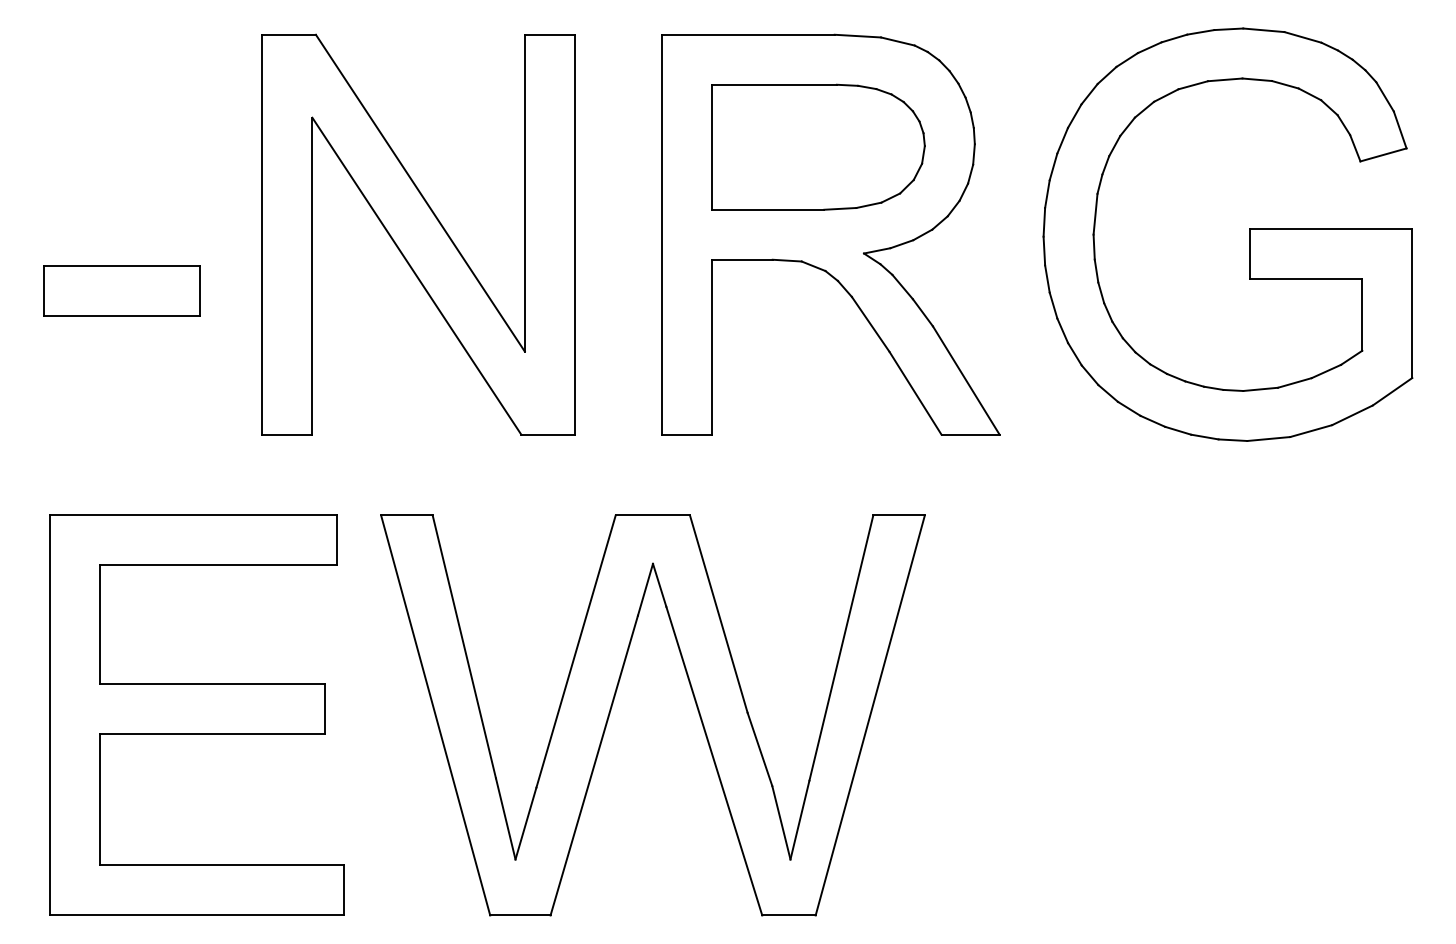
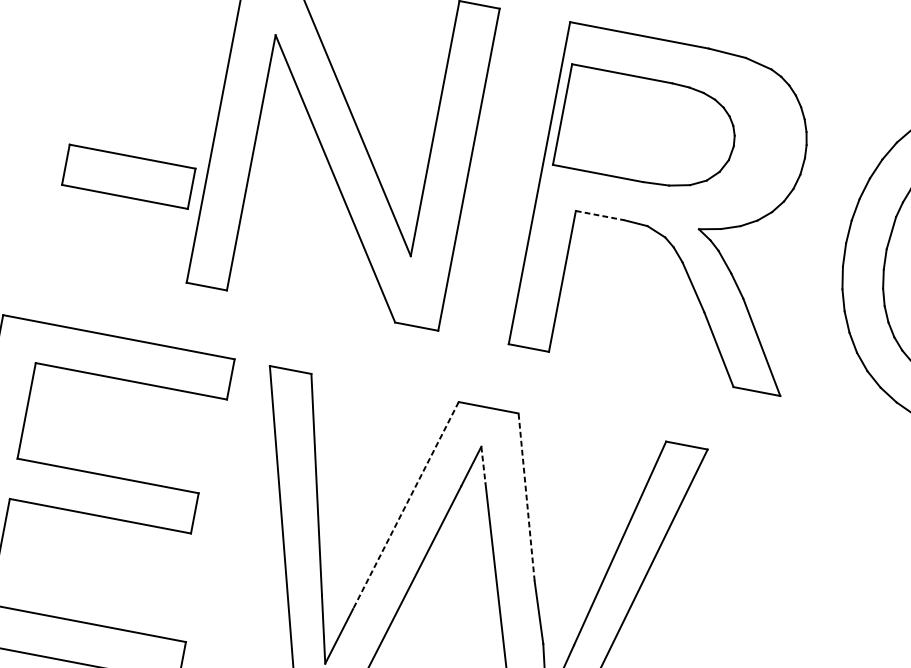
part: (818, 146) -> (648, 130), moved
line: (743, 259) -> (600, 215), solid -> dashed
part: (121, 290) -> (128, 176), moved
line: (659, 585) -> (483, 465), solid -> dashed
line: (718, 614) -> (526, 497), solid -> dashed
line: (576, 651) -> (406, 505), solid -> dashed

